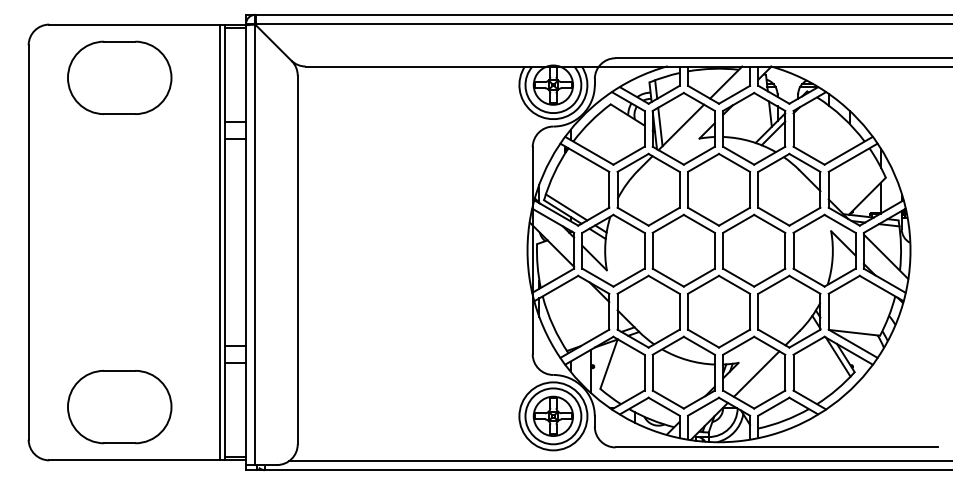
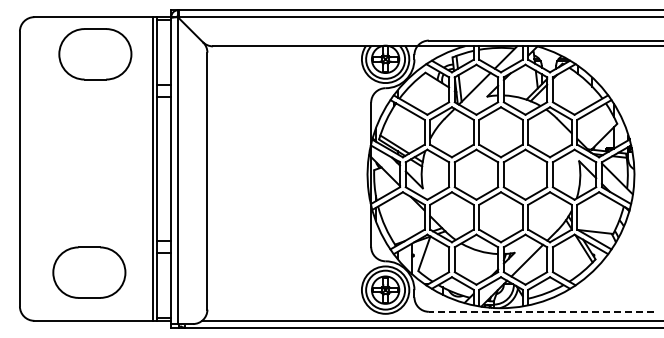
part: (119, 78) -> (95, 54), moved
part: (119, 406) -> (89, 272), moved
line: (775, 446) -> (540, 311), solid -> dashed

